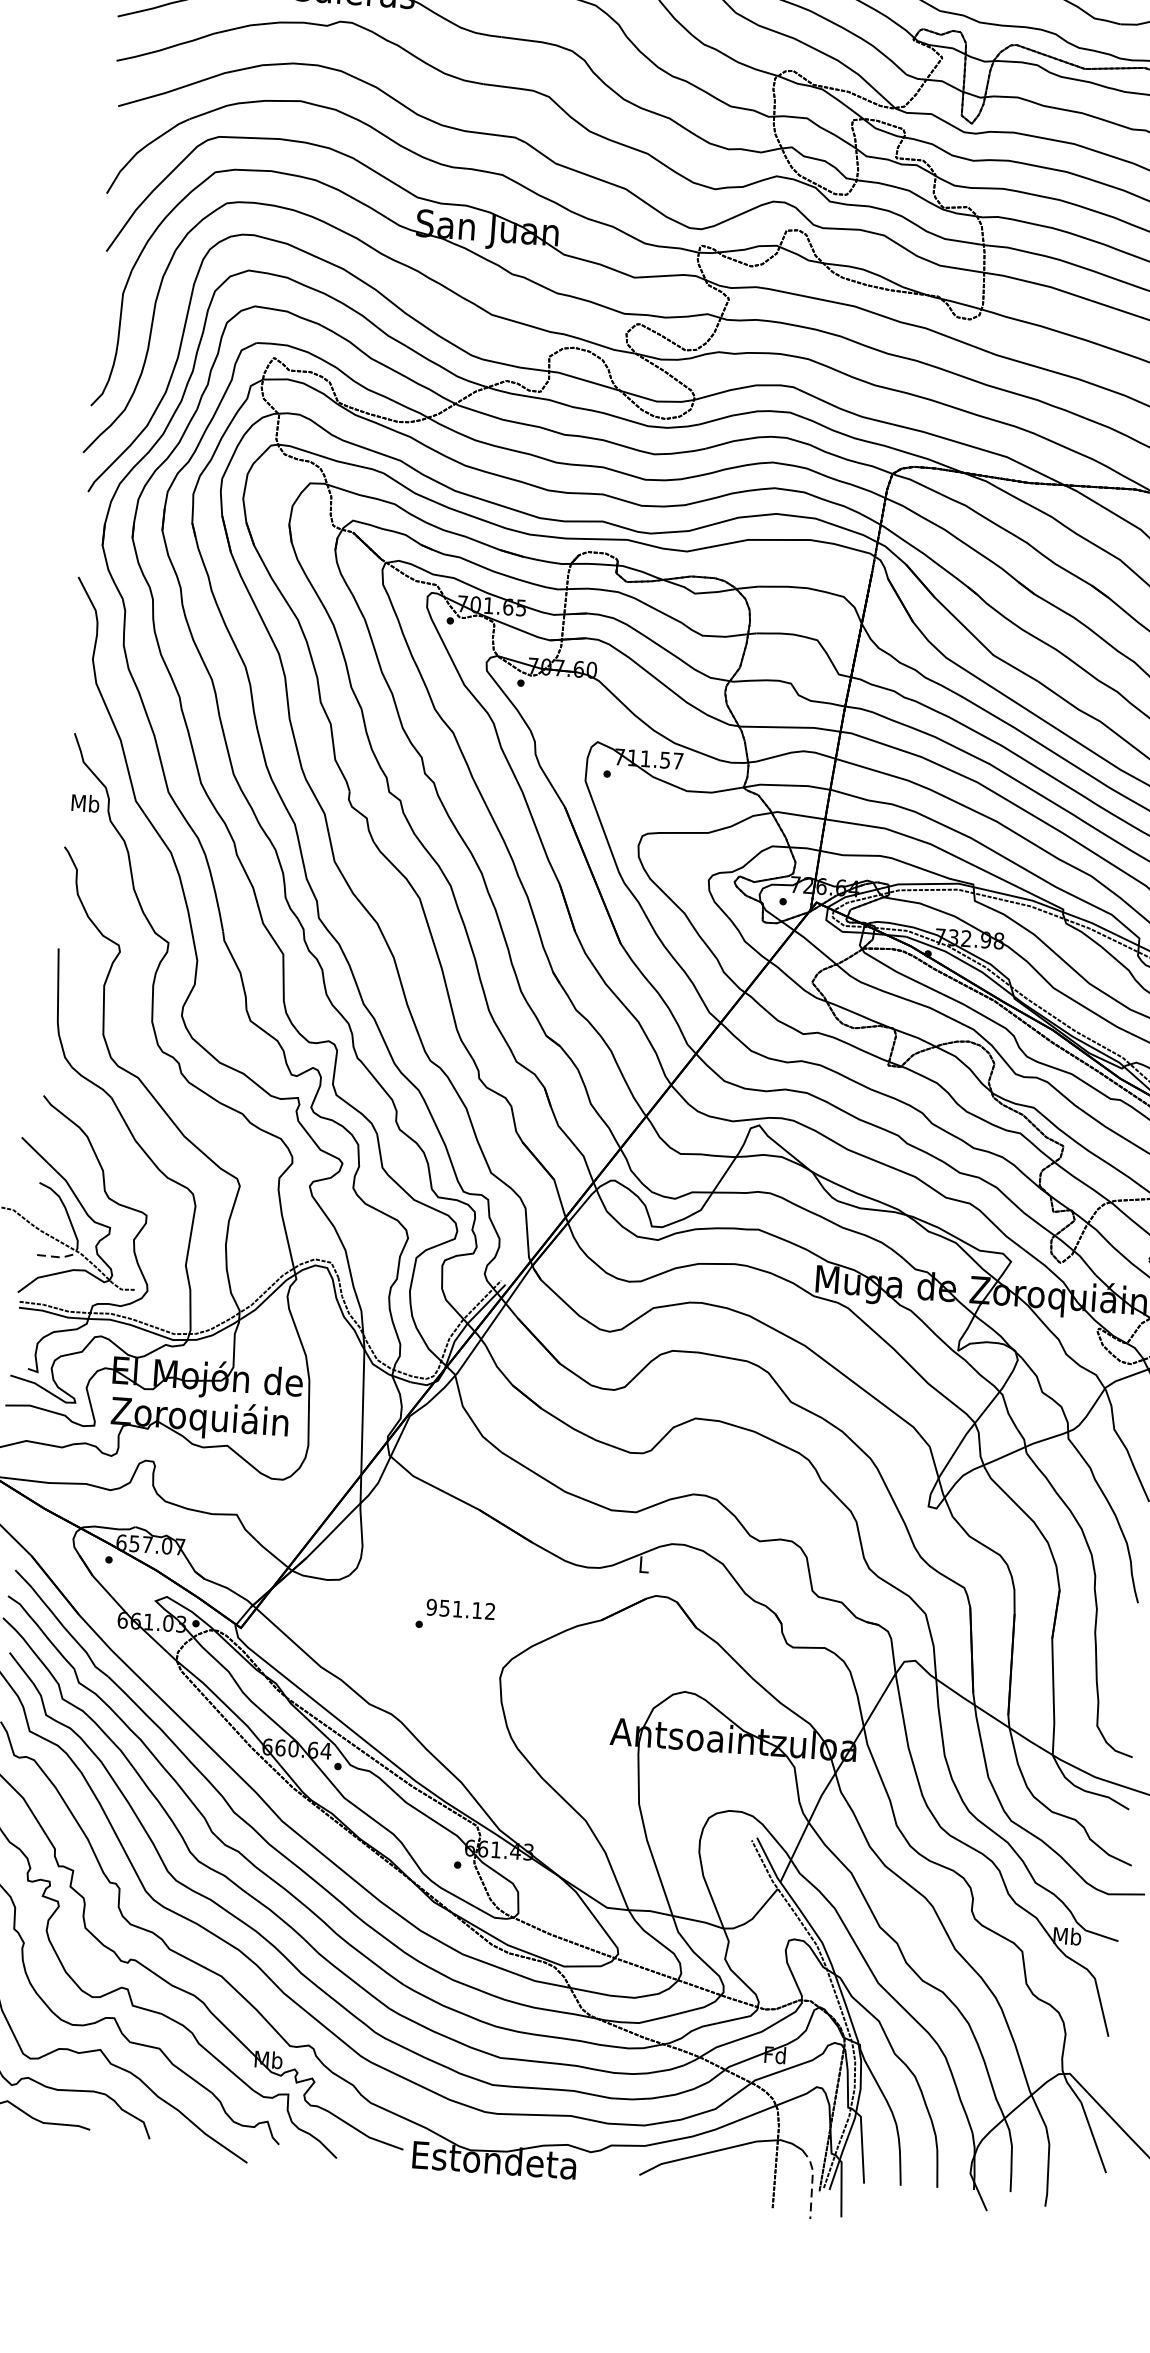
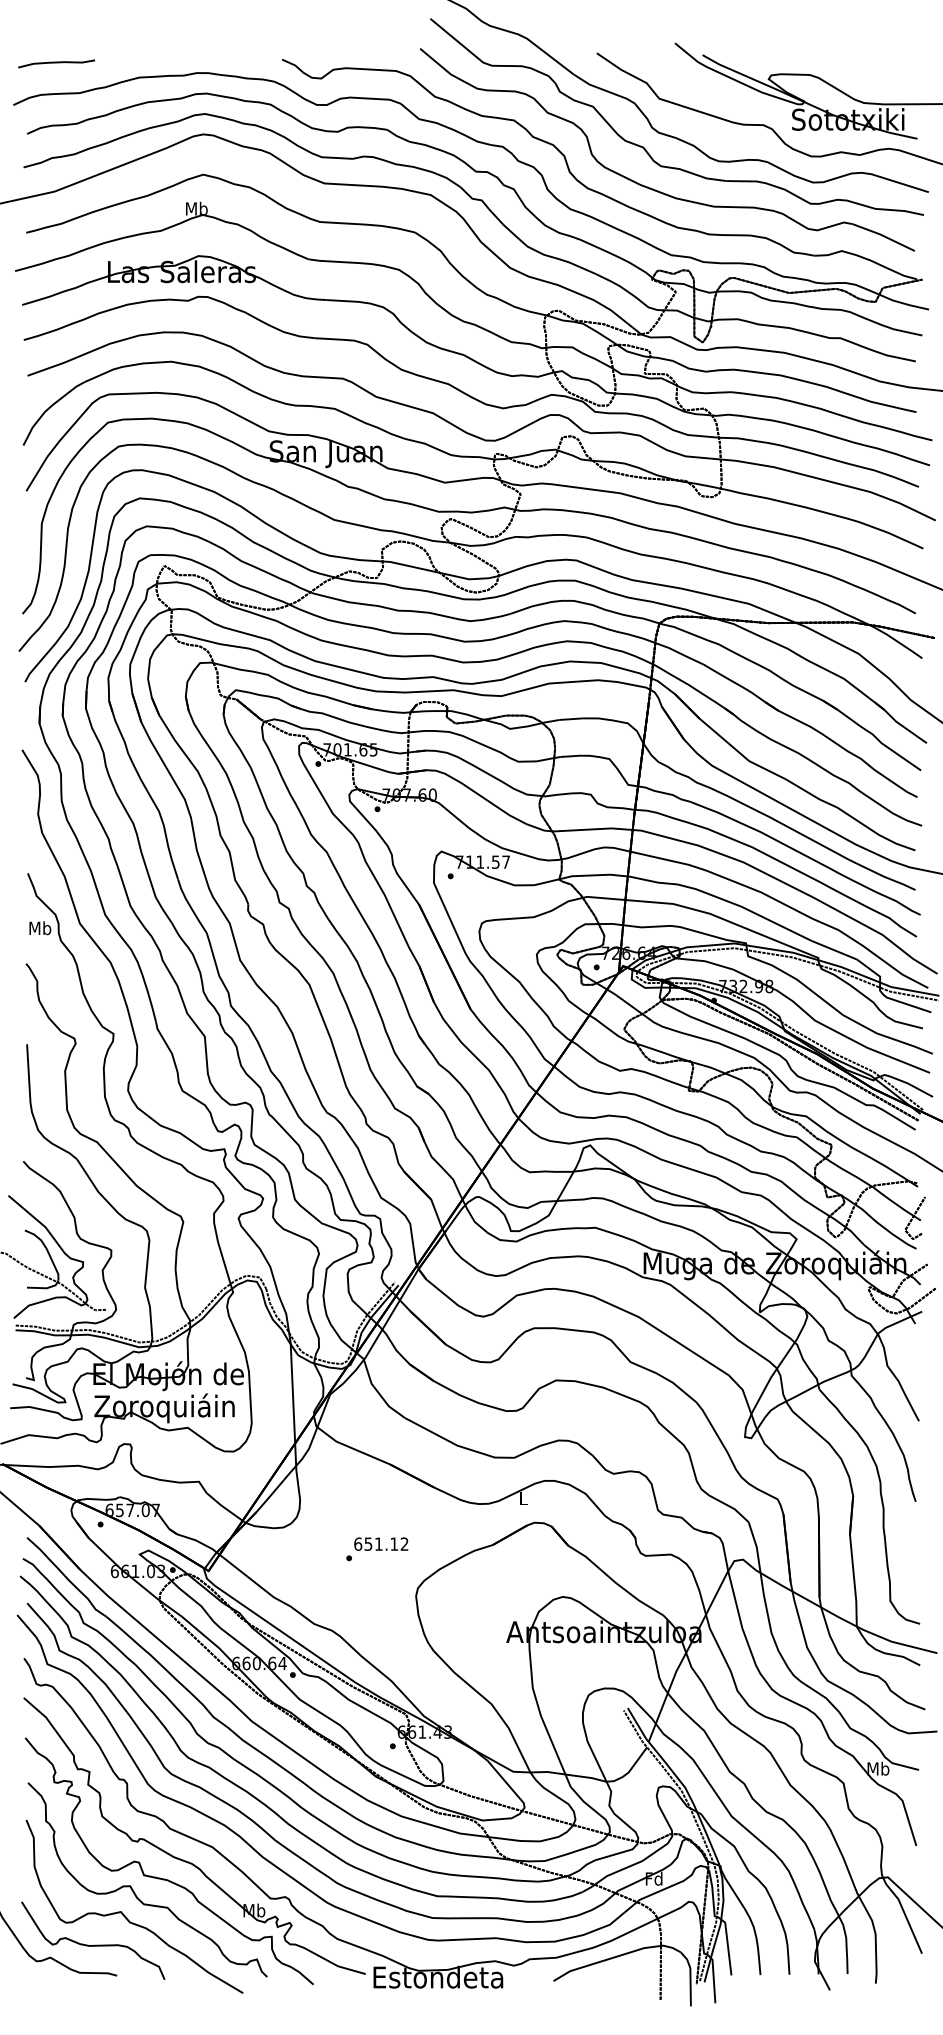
line: (60, 1257) -> (45, 1288), dashed -> solid
text: (432, 1606) -> (358, 1543), 951.12 -> 651.12
line: (812, 2181) -> (690, 1976), dashed -> solid

